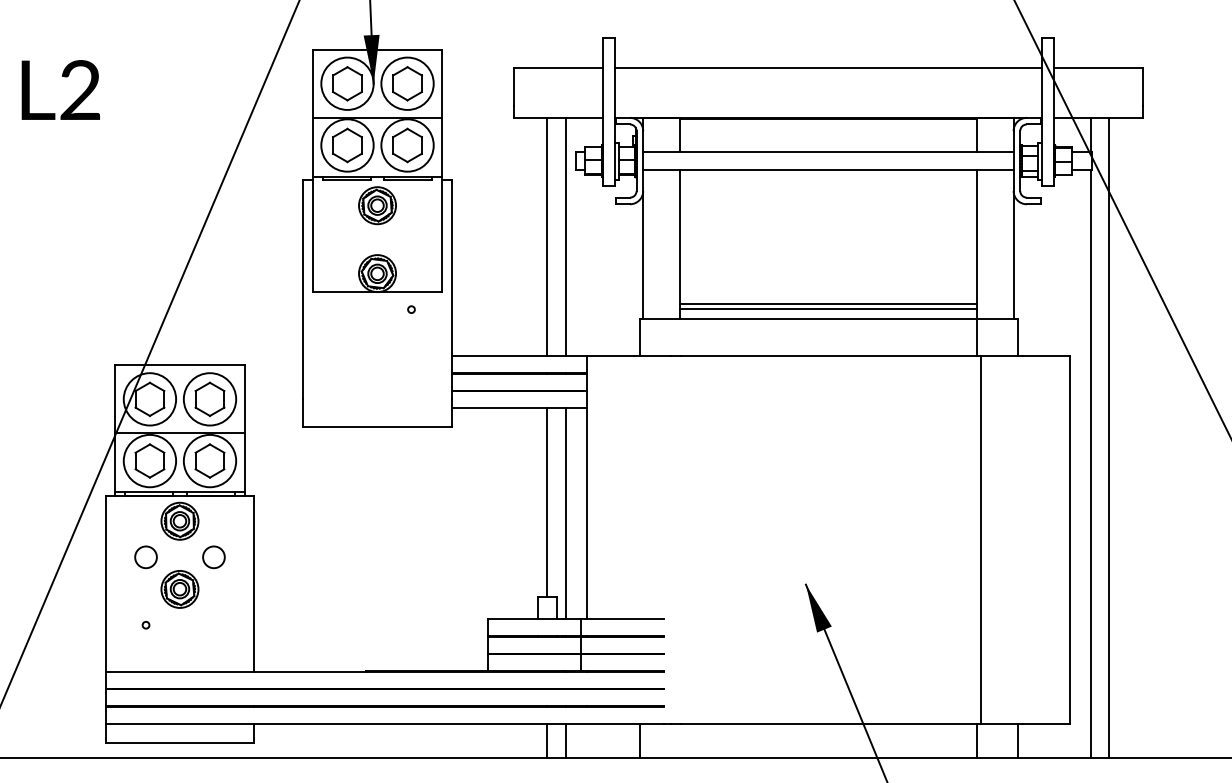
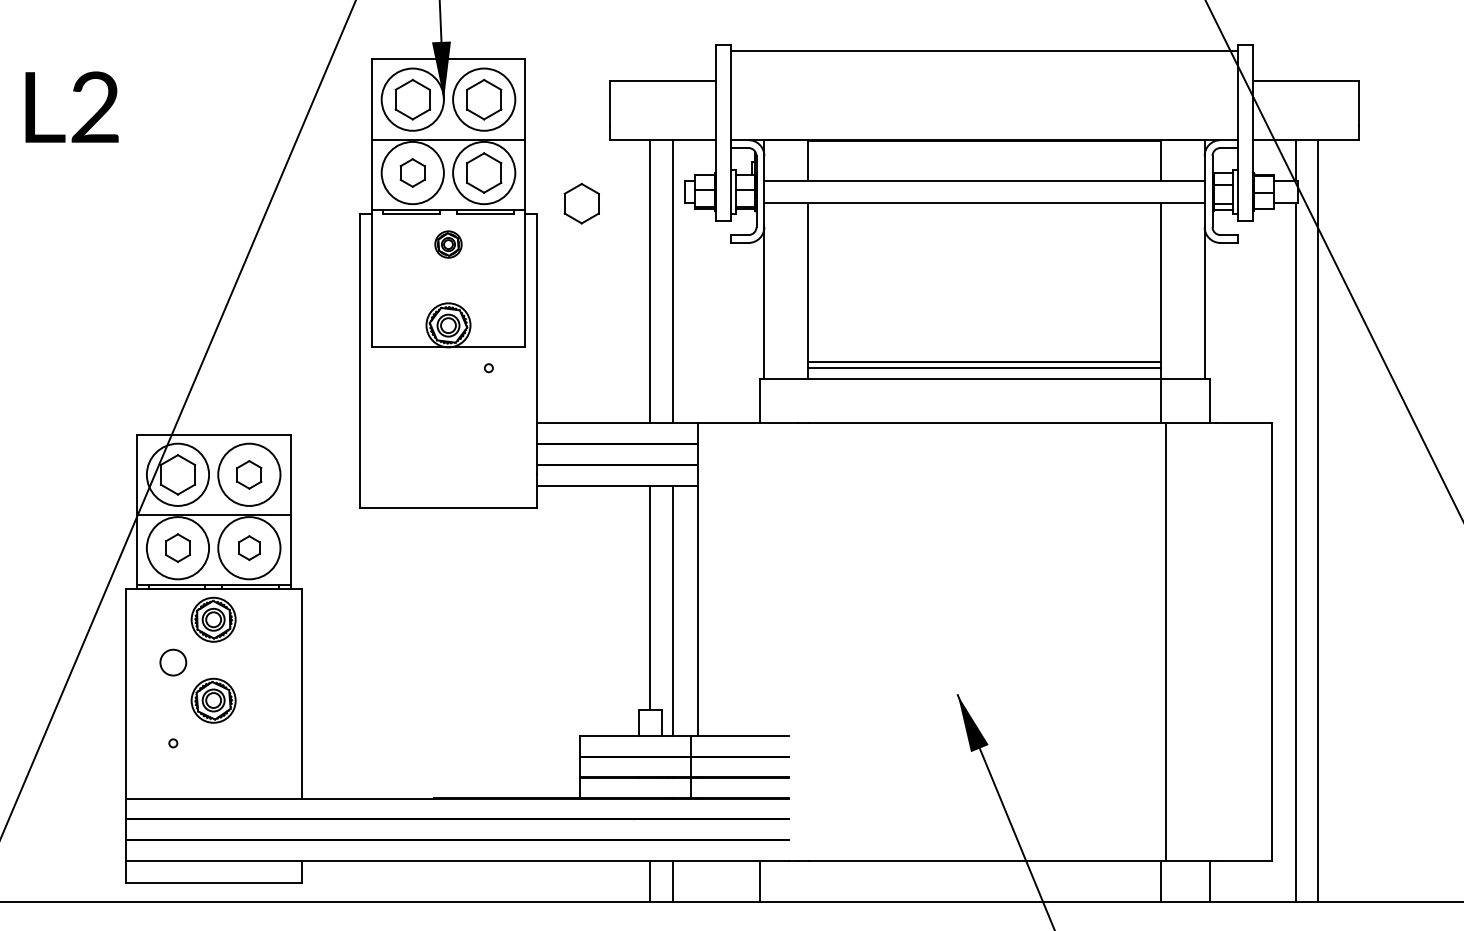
line: (828, 68) -> (984, 51), moved
part: (347, 145) -> (412, 172), size x0.7
part: (489, 171) -> (581, 203), added
part: (377, 205) -> (448, 244), size x0.6
part: (210, 399) -> (249, 474), size x0.7
part: (149, 460) -> (177, 547), size x0.7
part: (210, 460) -> (249, 547), size x0.6
circle: (213, 557) -> (253, 662), removed

